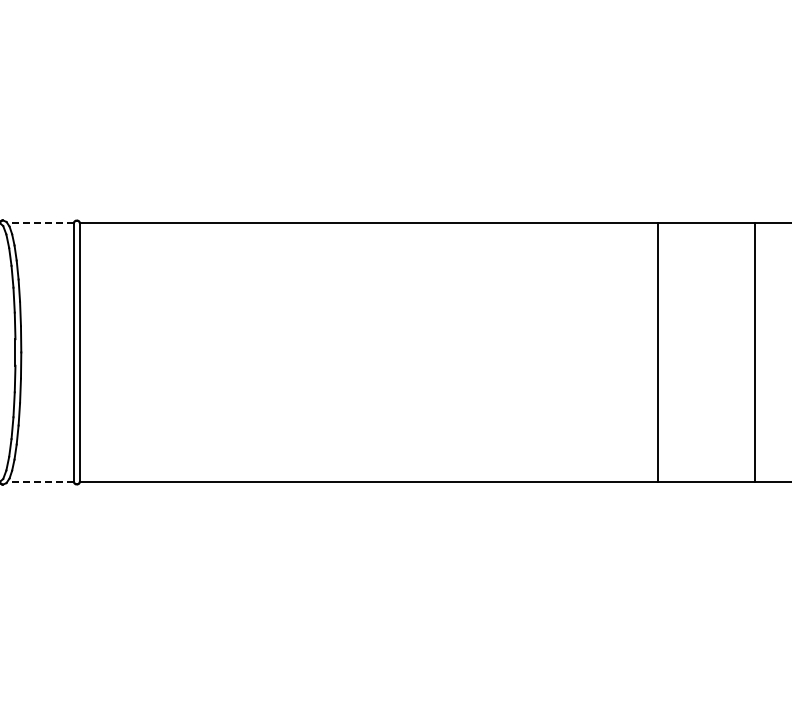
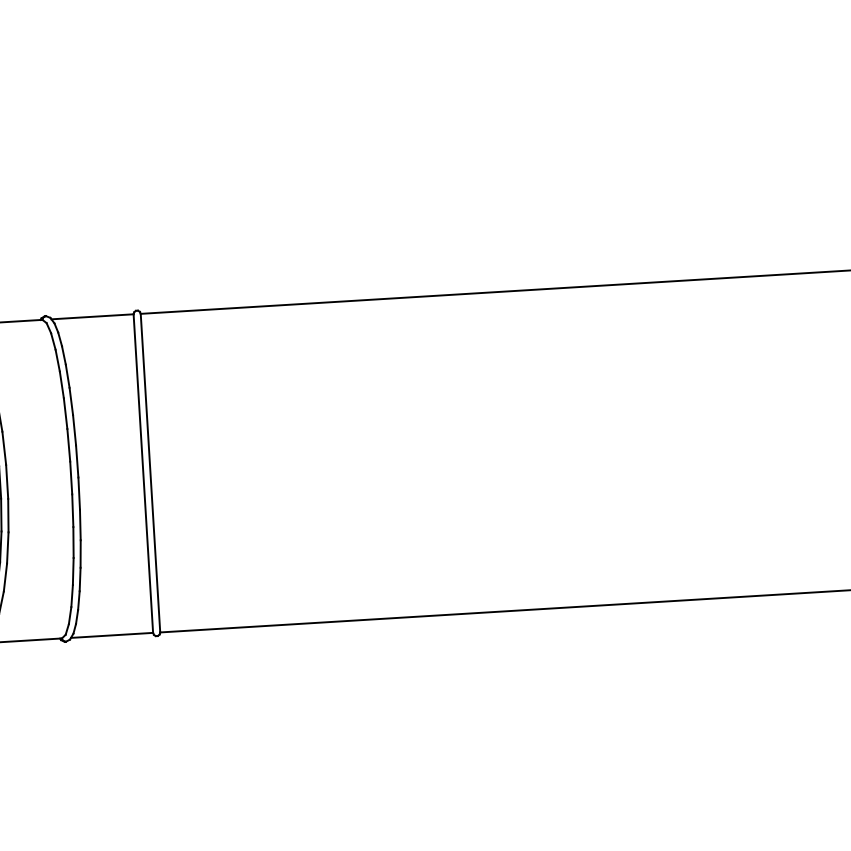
line: (40, 223) -> (92, 317), dashed -> solid
line: (40, 481) -> (111, 635), dashed -> solid

